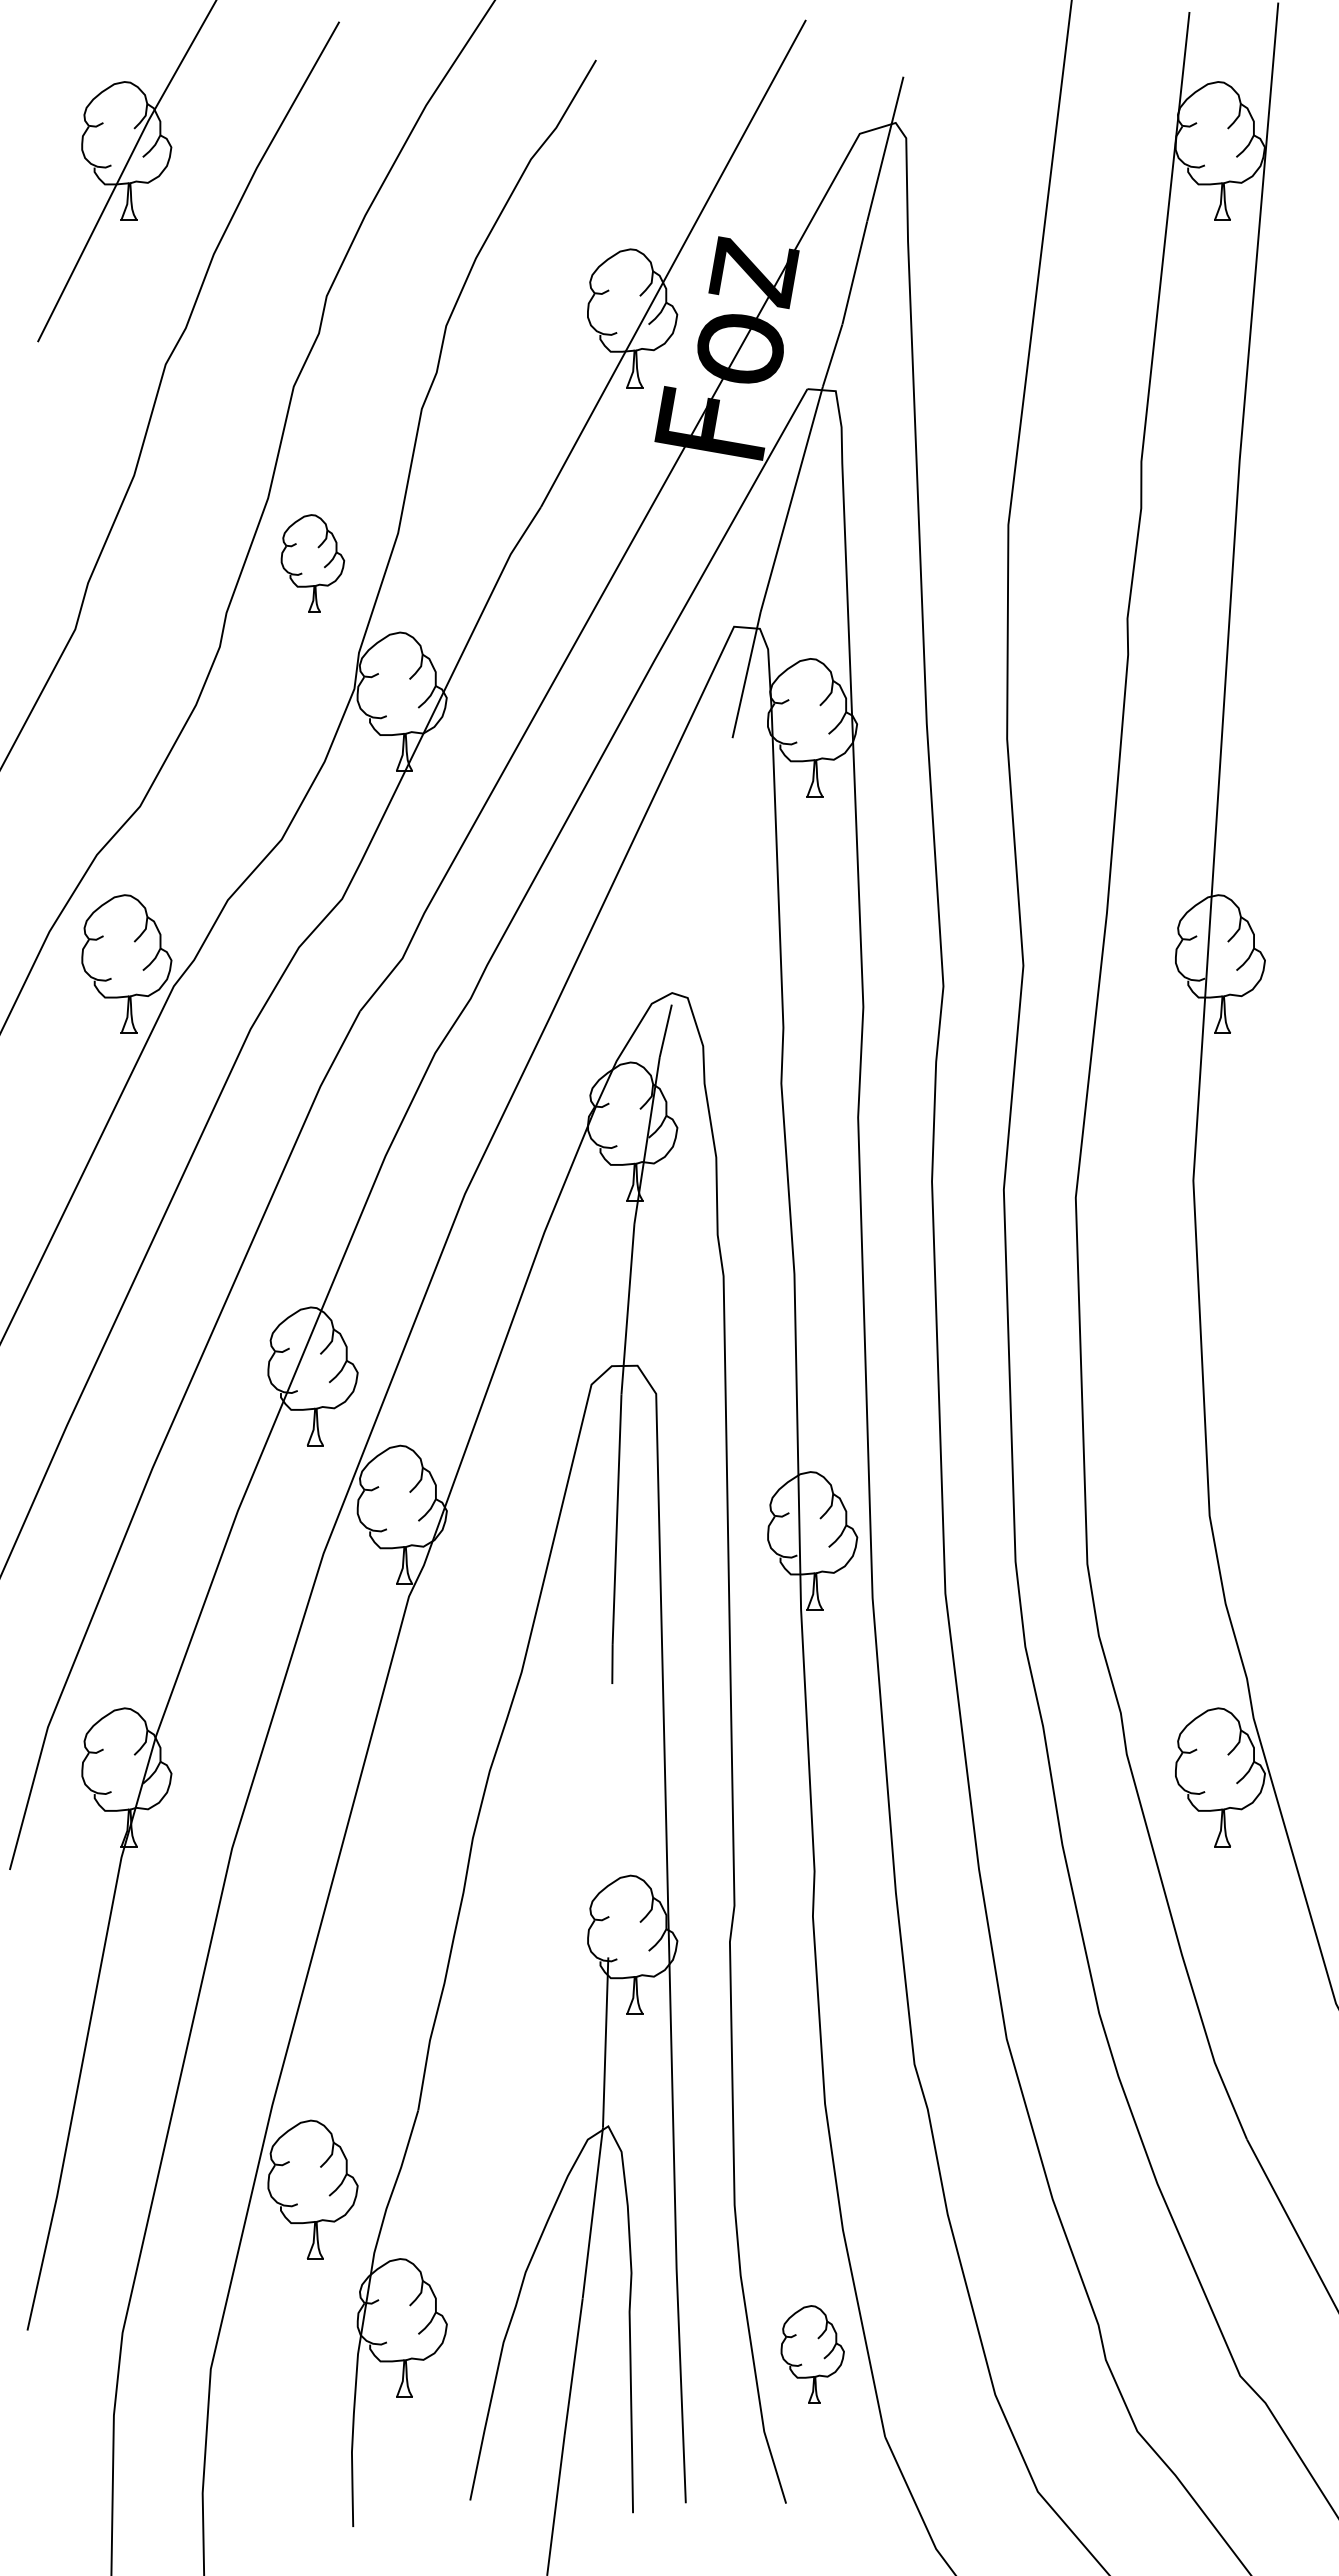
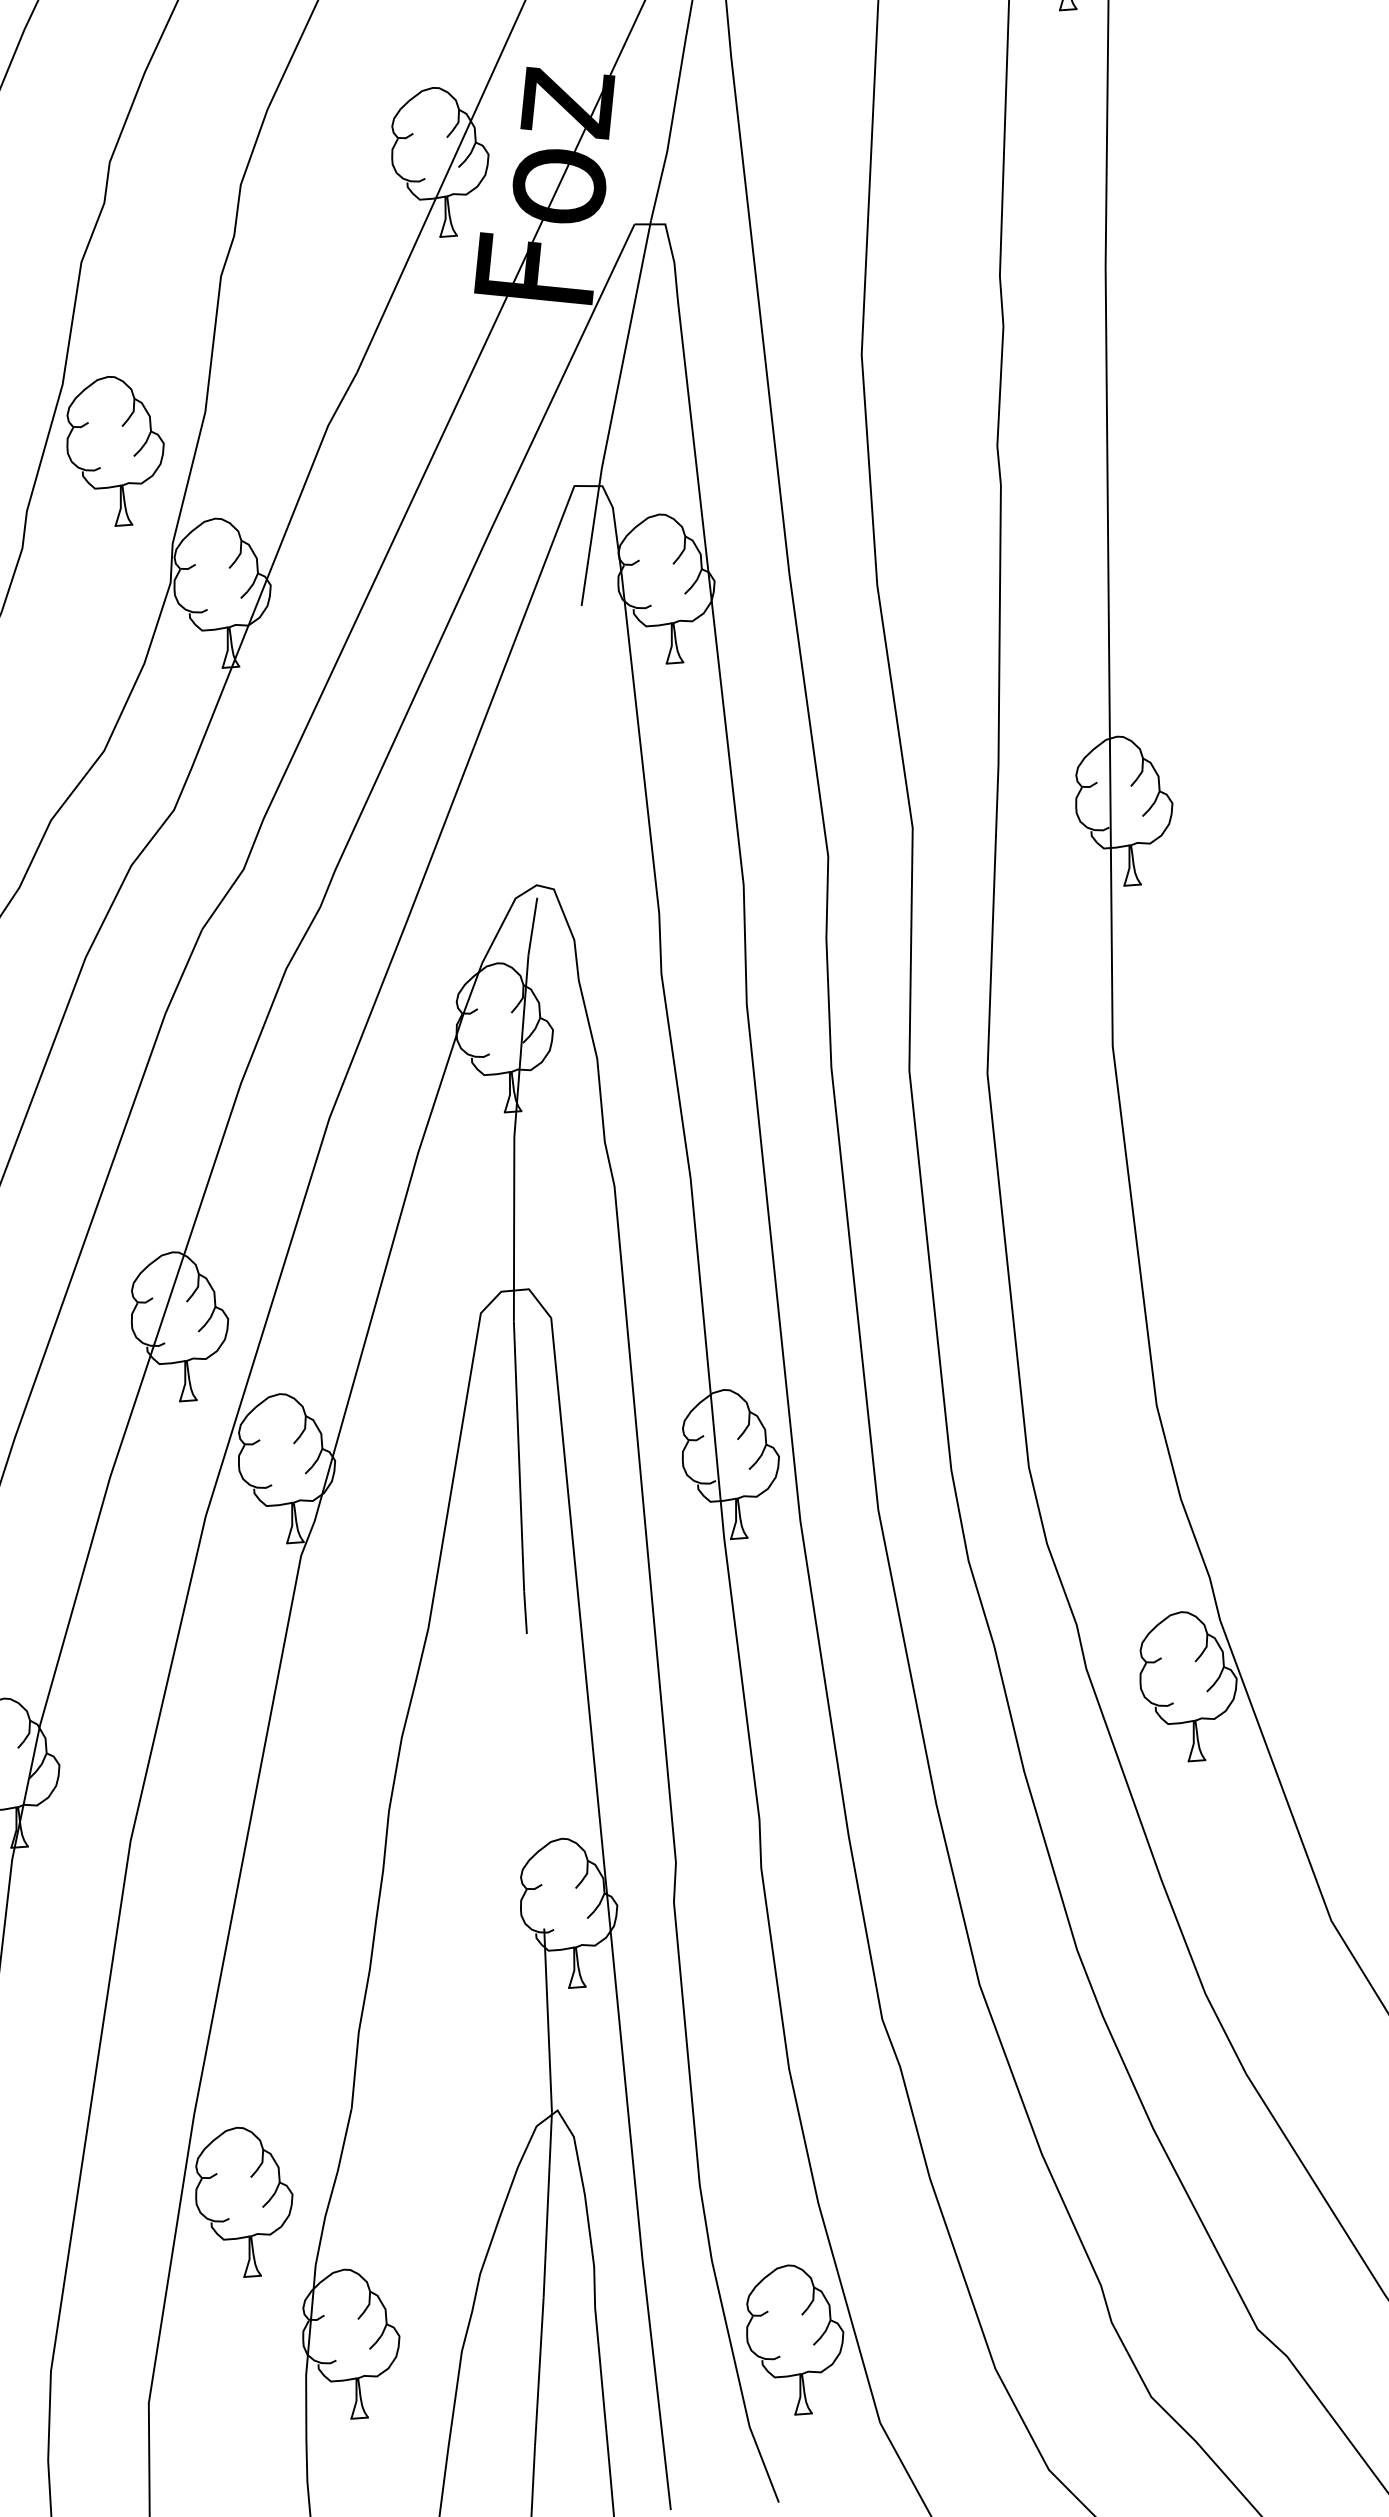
part: (312, 563) -> (115, 451), size x1.43
part: (812, 2354) -> (795, 2339), size x1.43

